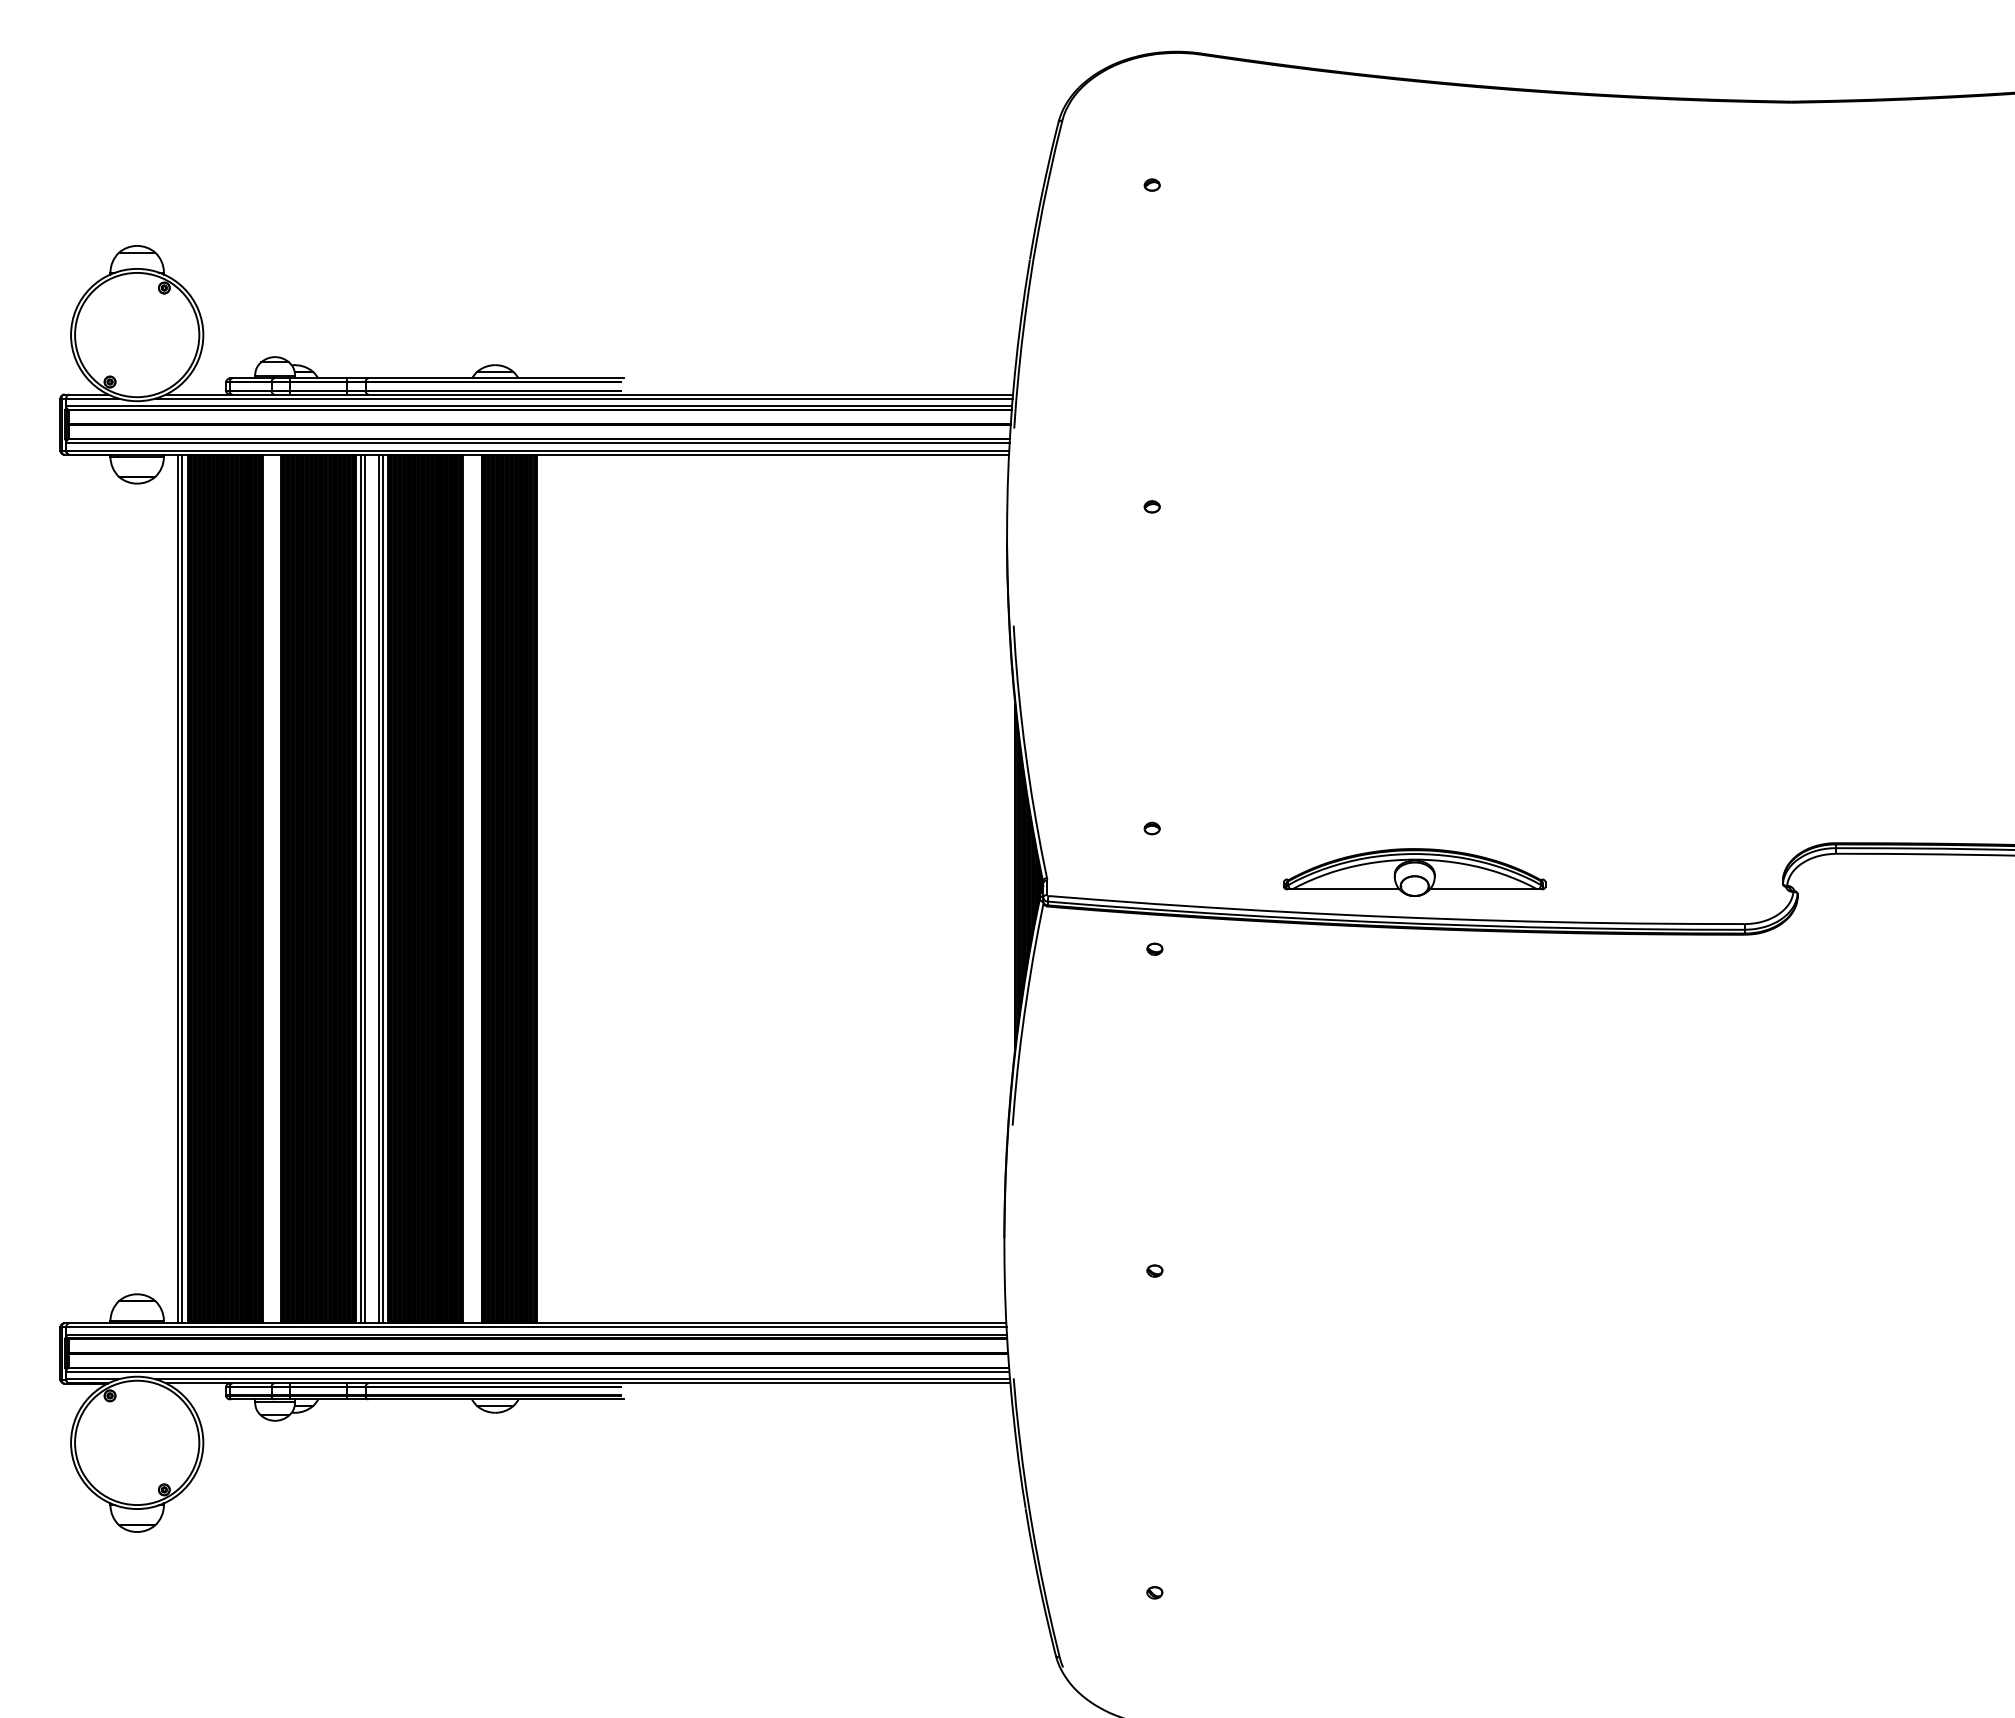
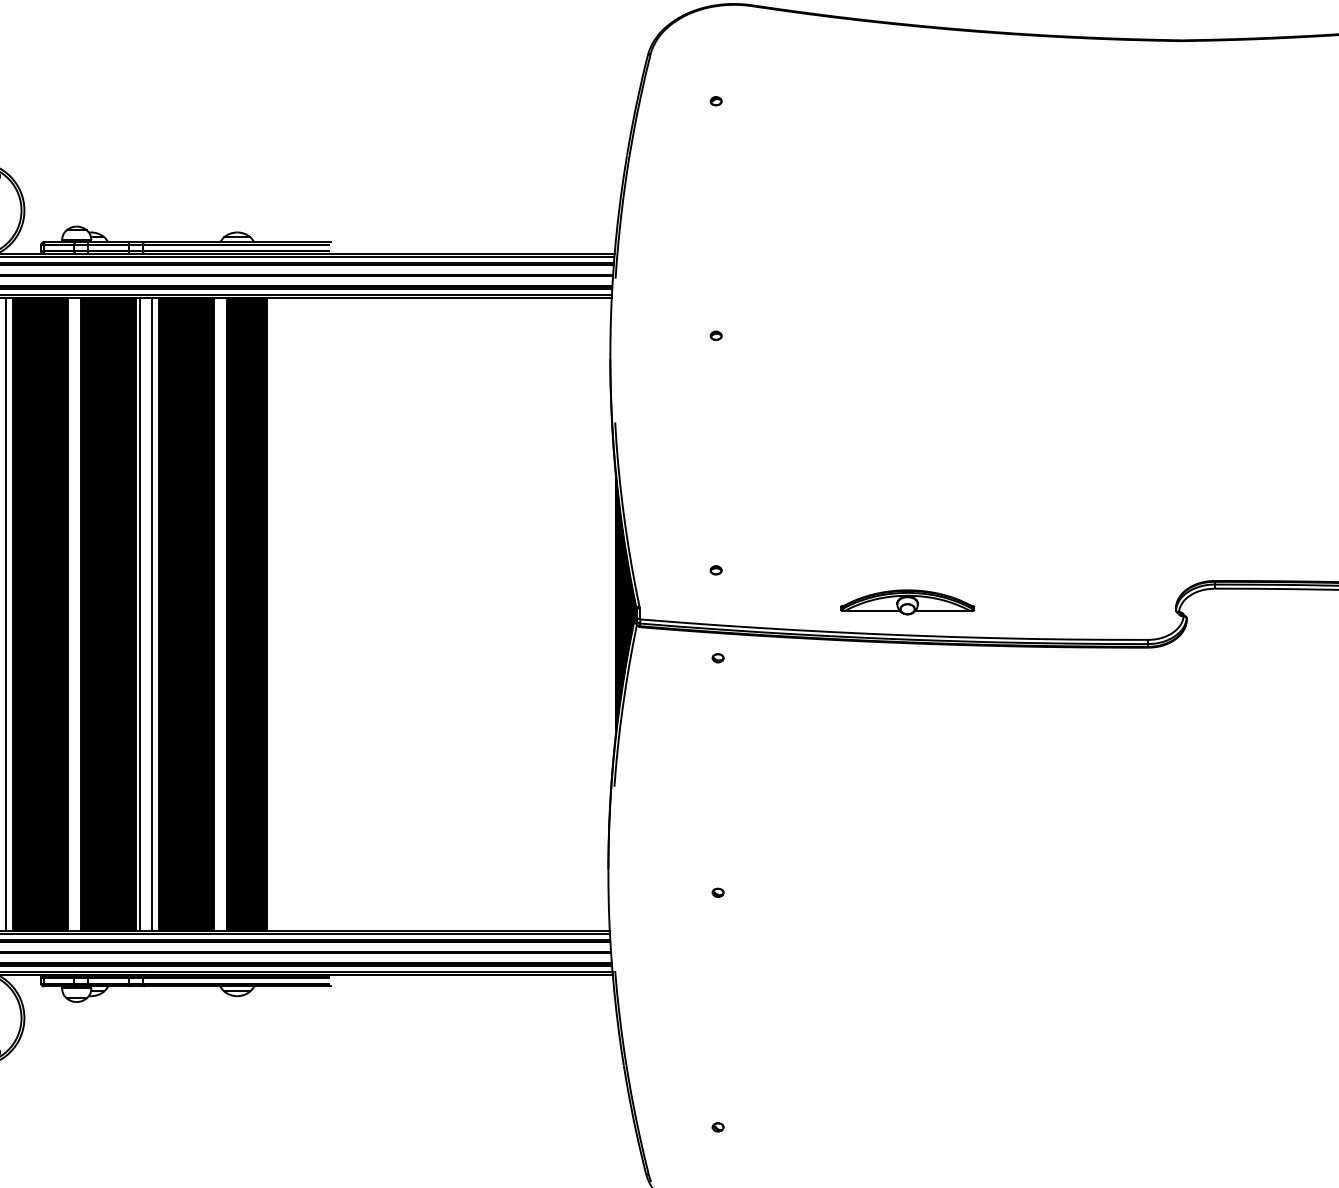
part: (1414, 872) -> (907, 602), size x0.7
line: (182, 888) -> (9, 613), removed
line: (365, 888) -> (142, 613), removed
line: (382, 888) -> (155, 613), removed

